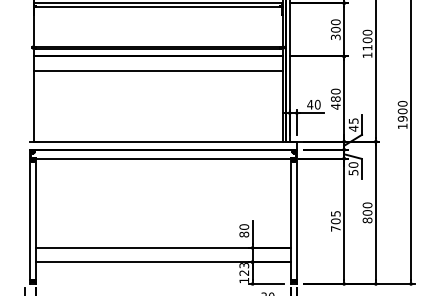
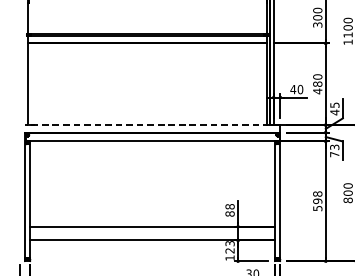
line: (157, 70) -> (146, 56), removed
line: (163, 141) -> (152, 124), solid -> dashed
text: (353, 168) -> (334, 150), 50 -> 73
text: (335, 221) -> (317, 201), 705 -> 598
text: (243, 226) -> (229, 206), 80 -> 88

